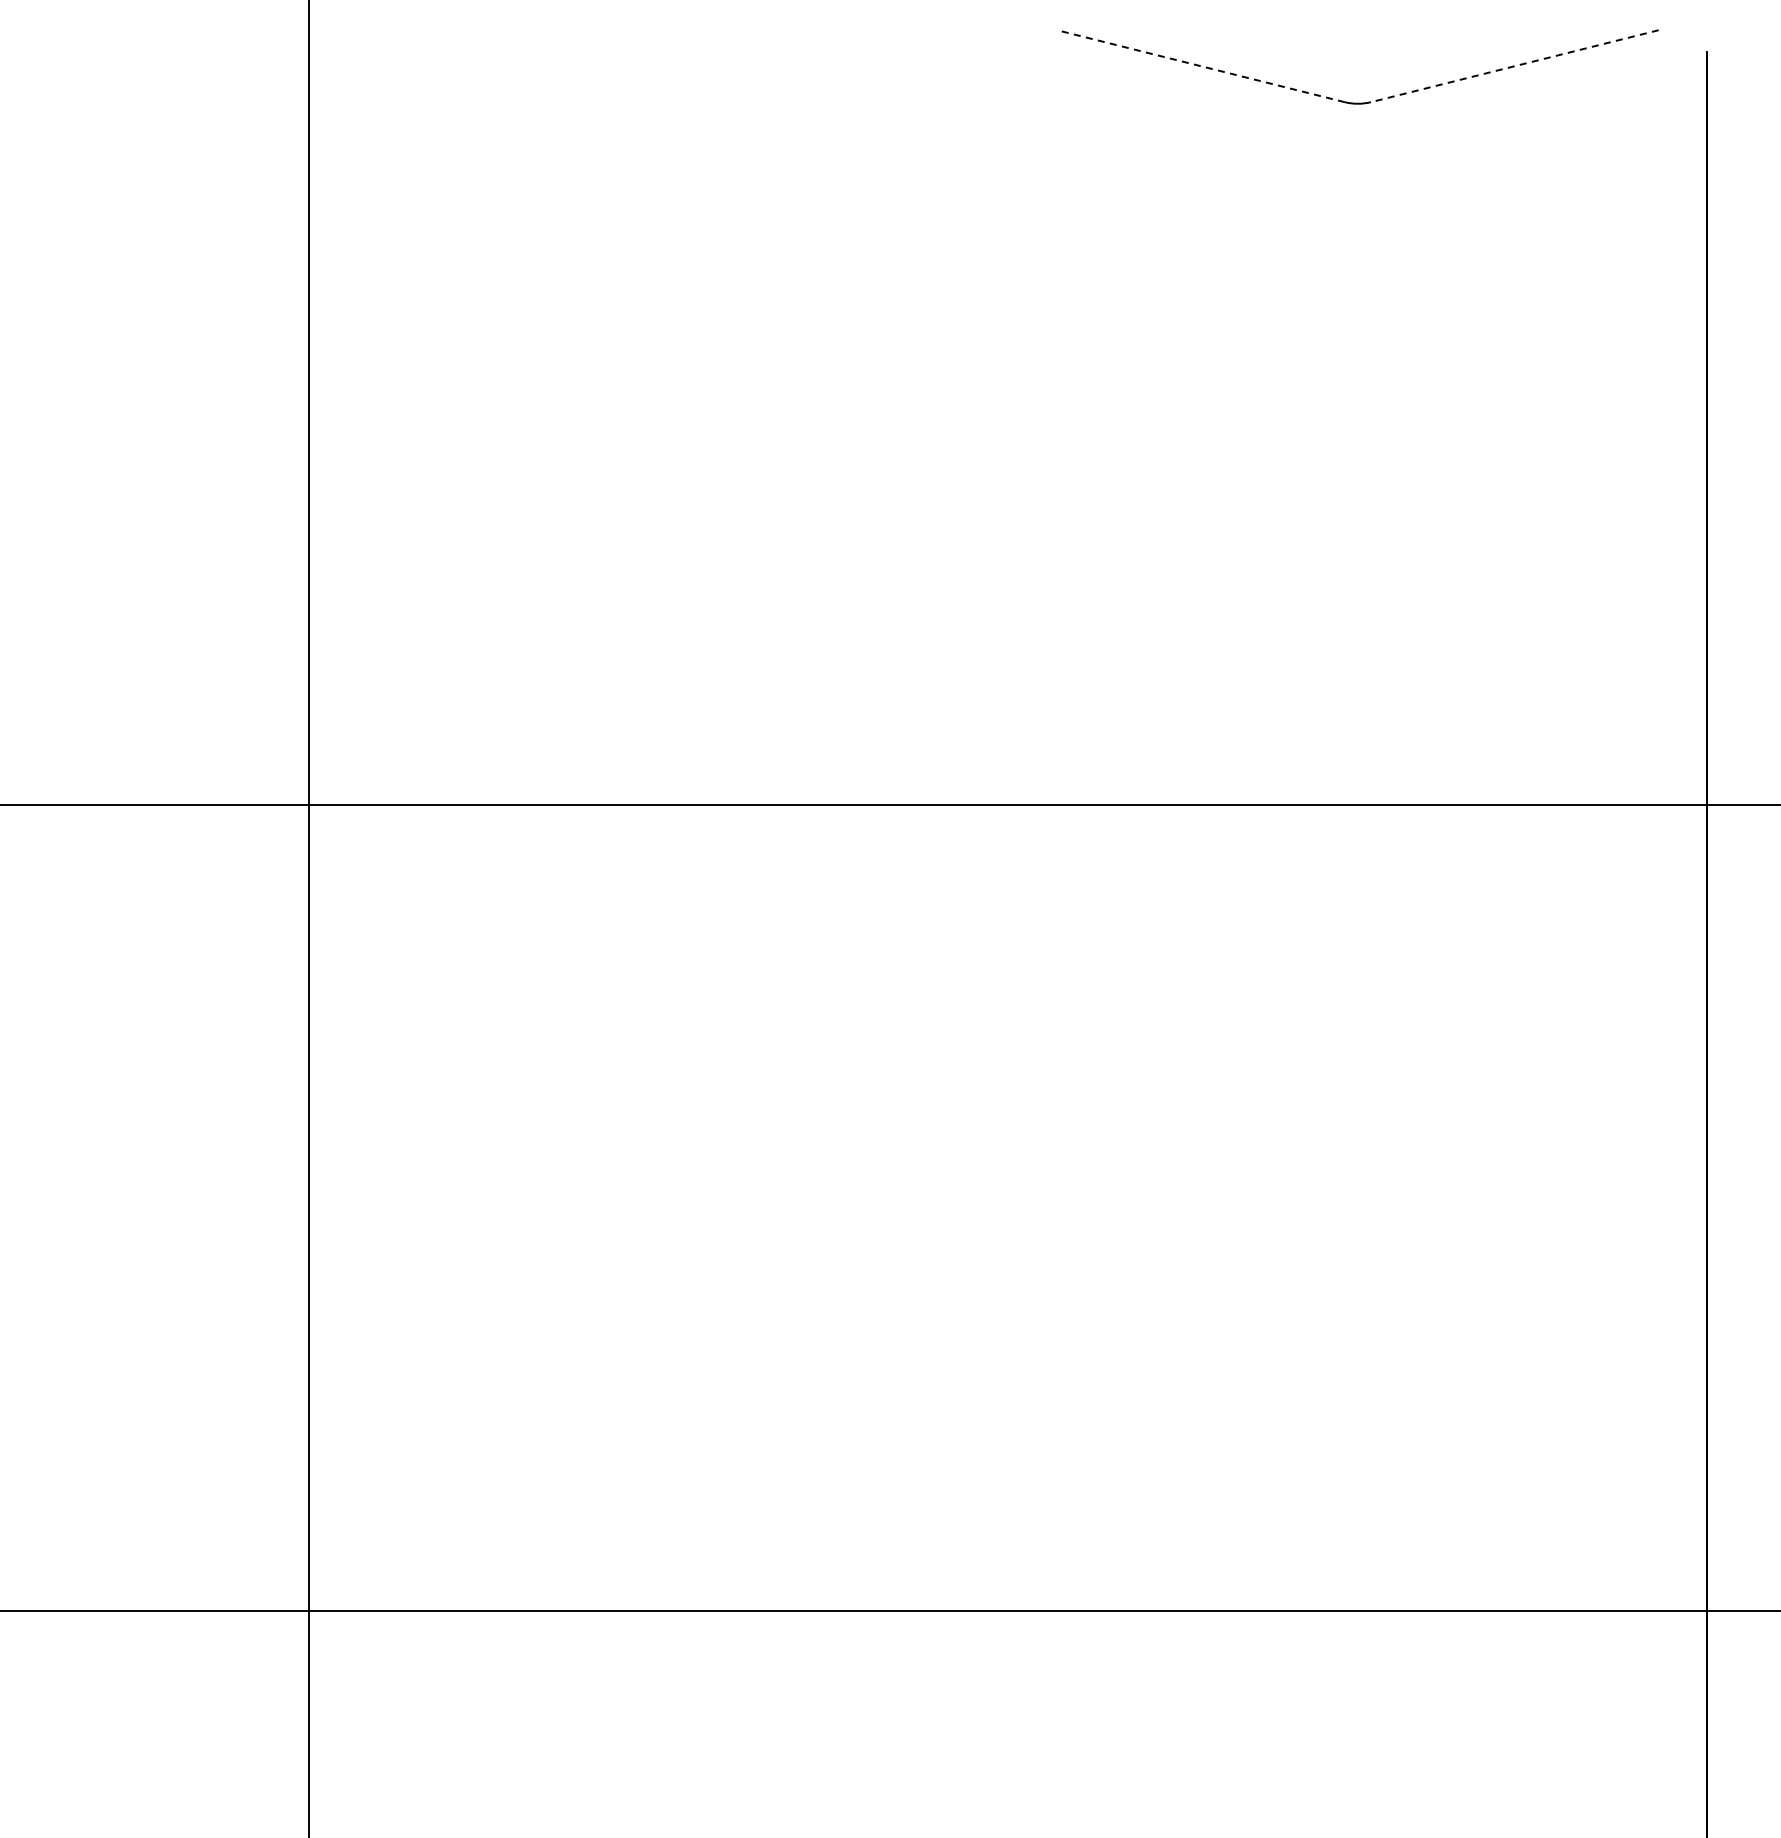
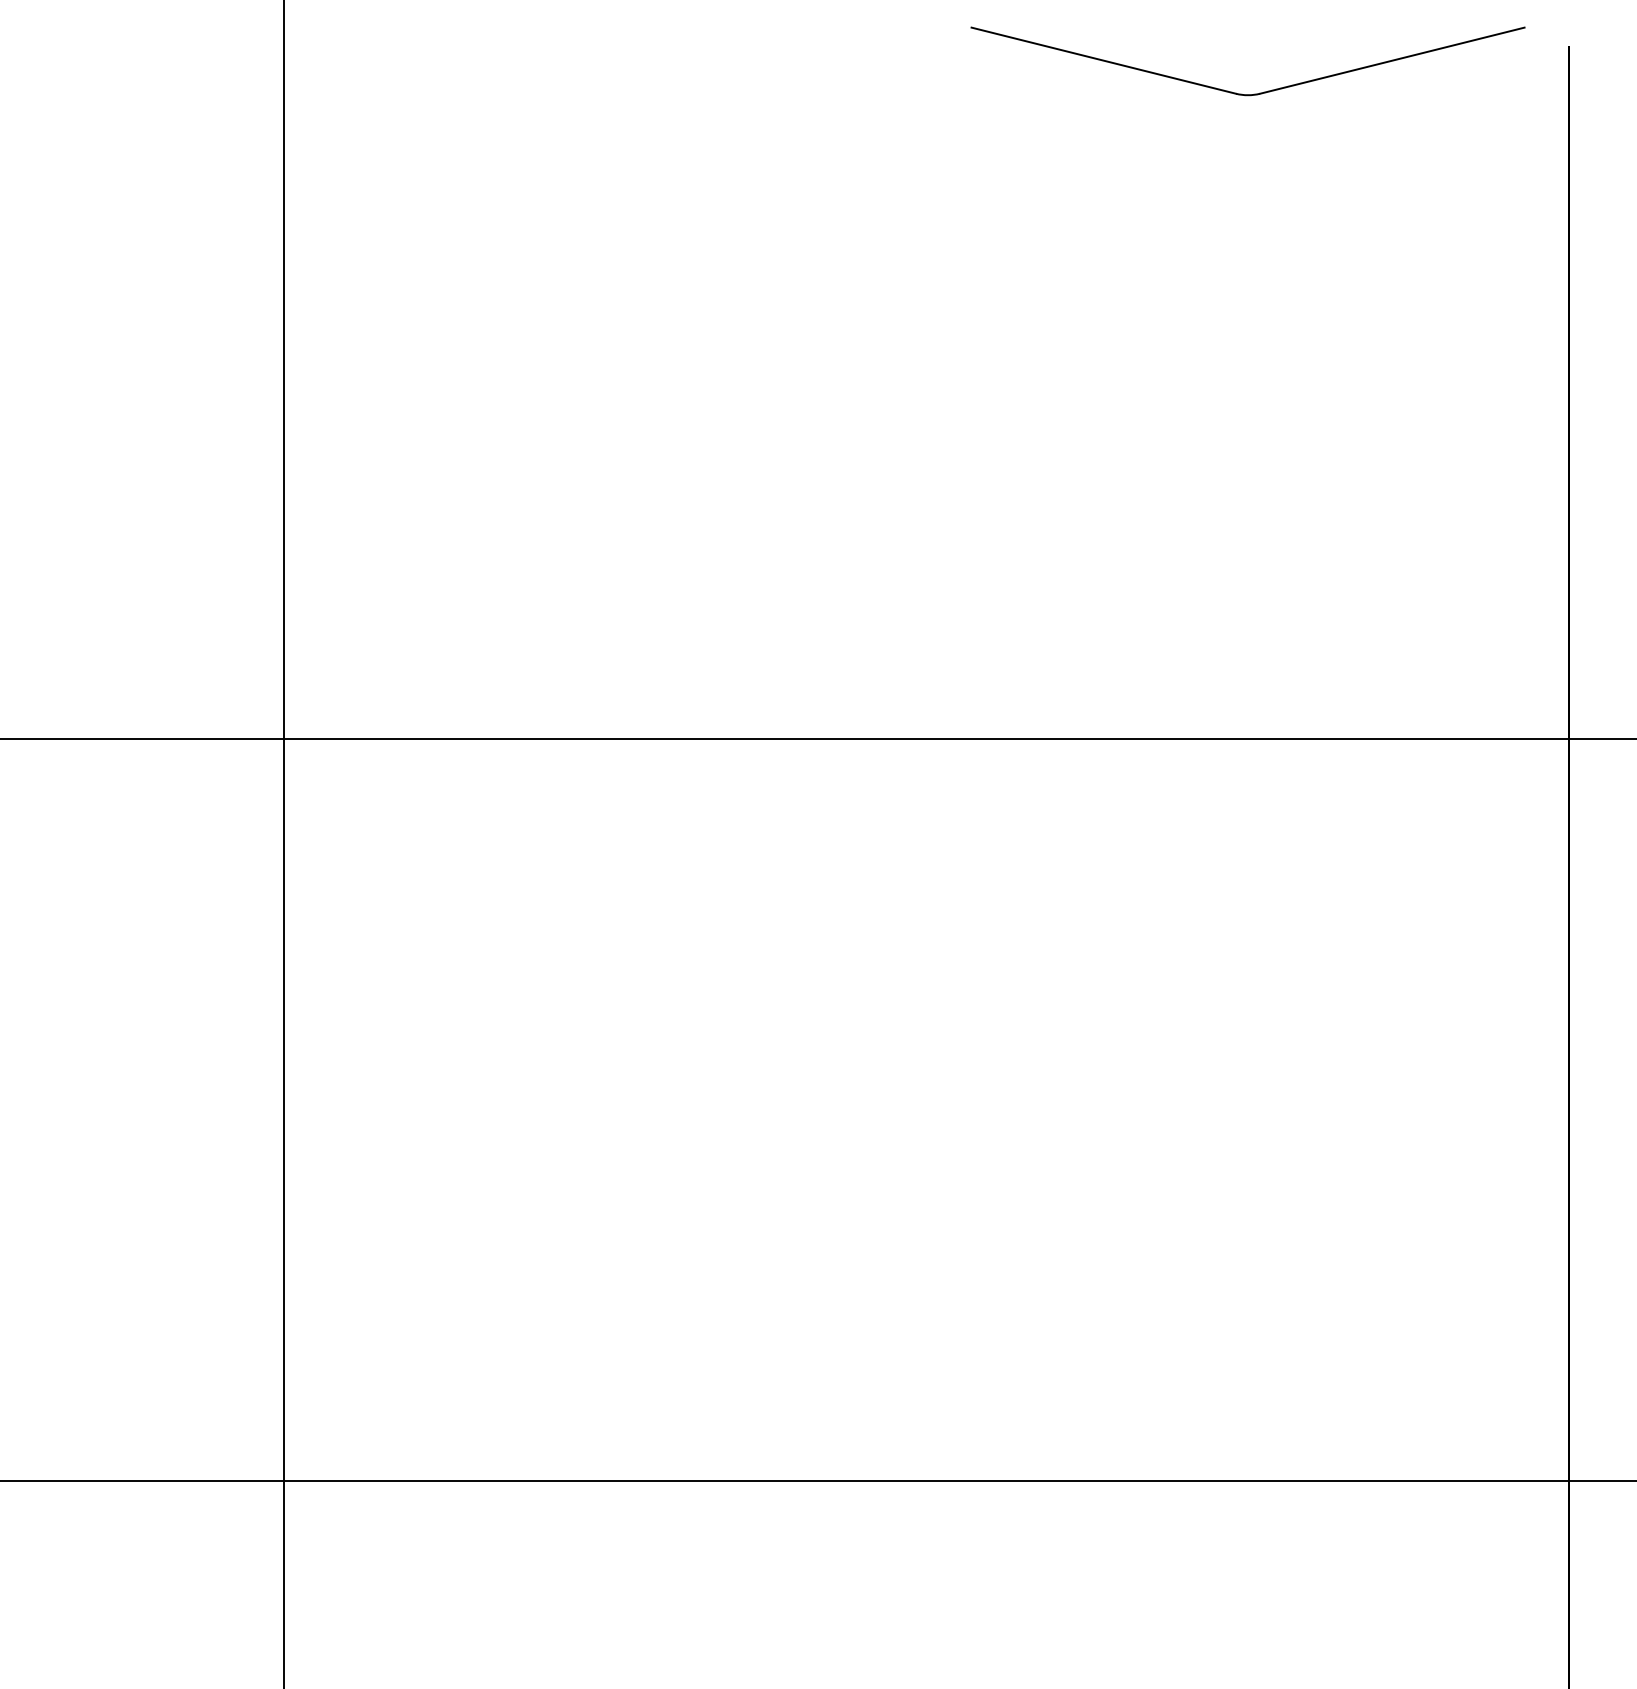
line: (1200, 66) -> (1103, 60), dashed -> solid
line: (1514, 66) -> (1392, 60), dashed -> solid

